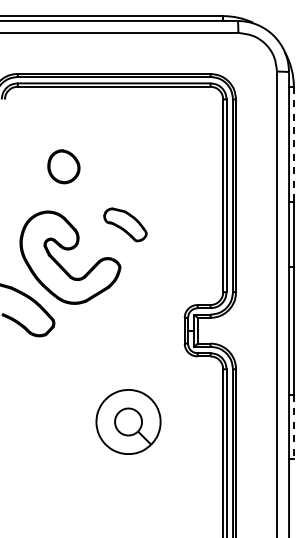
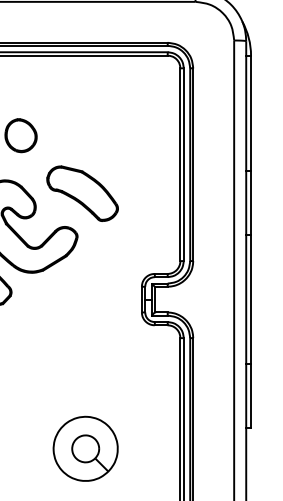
line: (293, 144) -> (250, 113), dashed -> solid
part: (125, 224) -> (82, 193), size x1.67
part: (128, 421) -> (85, 448), moved
line: (293, 427) -> (250, 396), dashed -> solid

